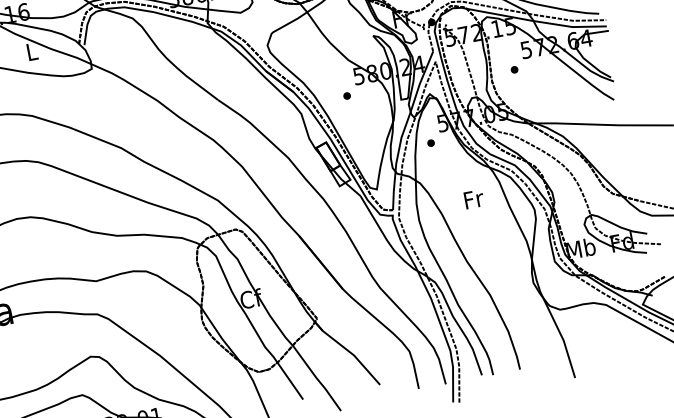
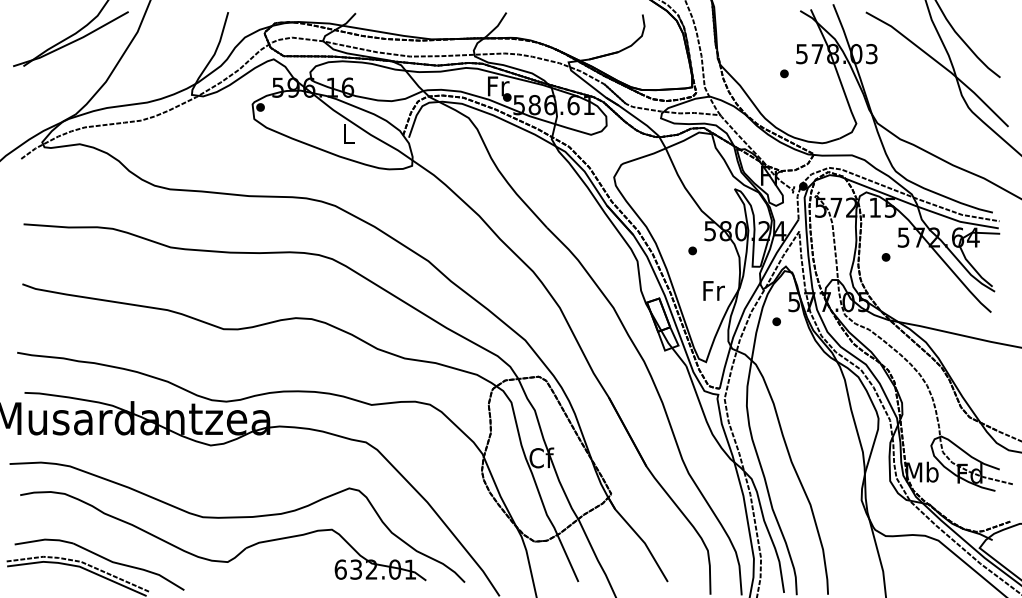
text: (473, 199) -> (713, 290), moved

